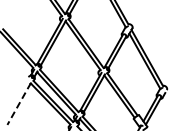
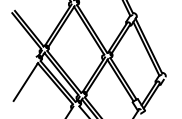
line: (18, 104) -> (25, 82), dashed -> solid

